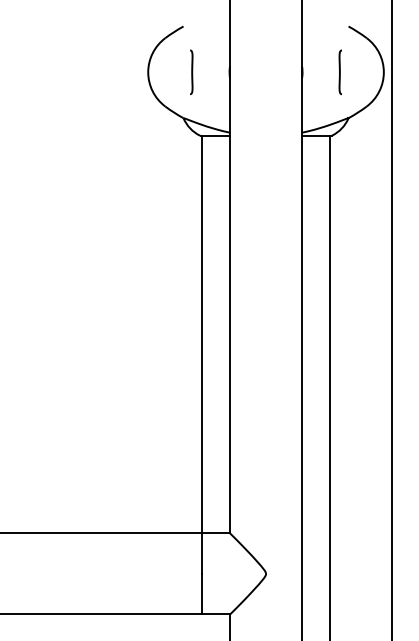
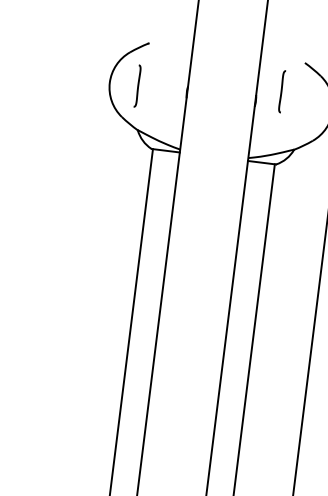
line: (191, 72) -> (137, 86), moved
line: (339, 72) -> (281, 91), moved

